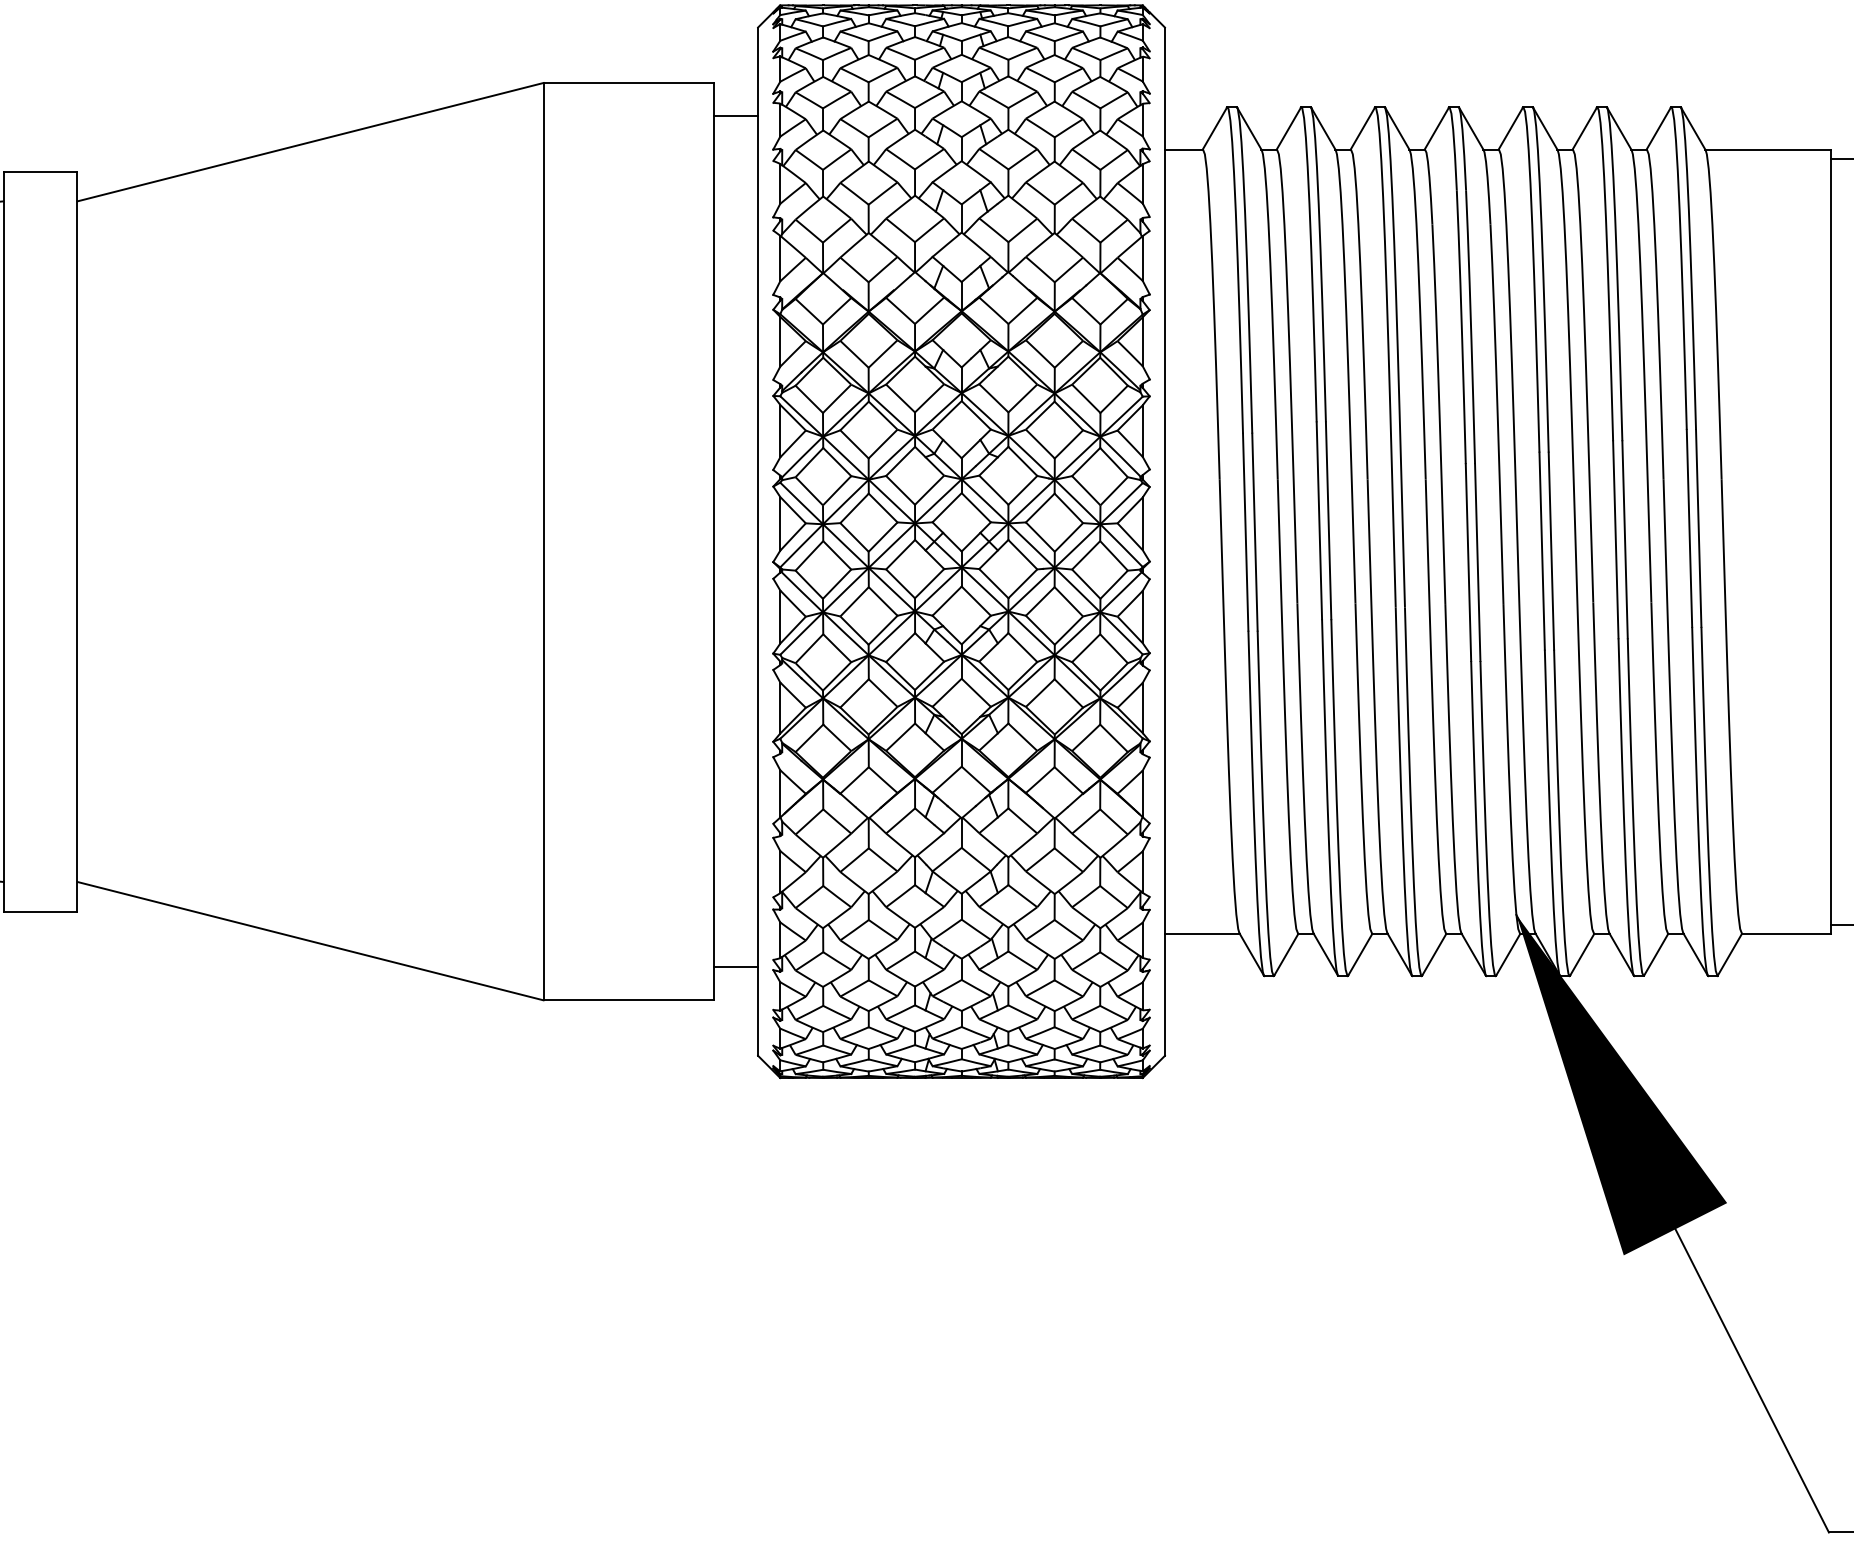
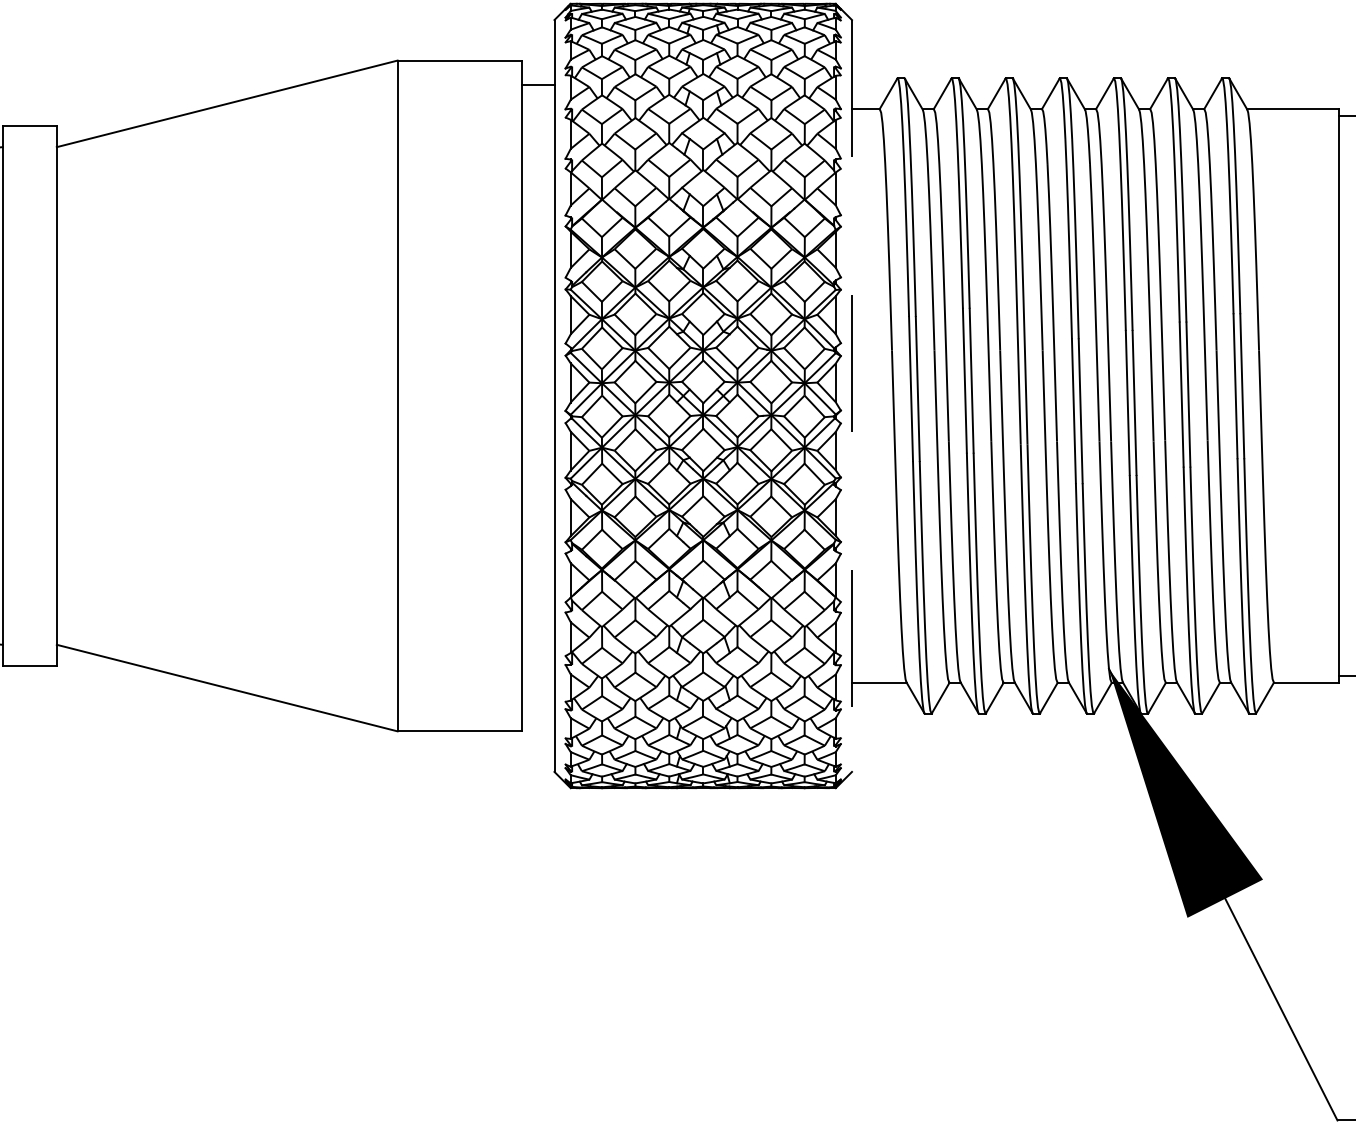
line: (1164, 542) -> (851, 396), solid -> dashed
line: (735, 967) -> (537, 707), removed

